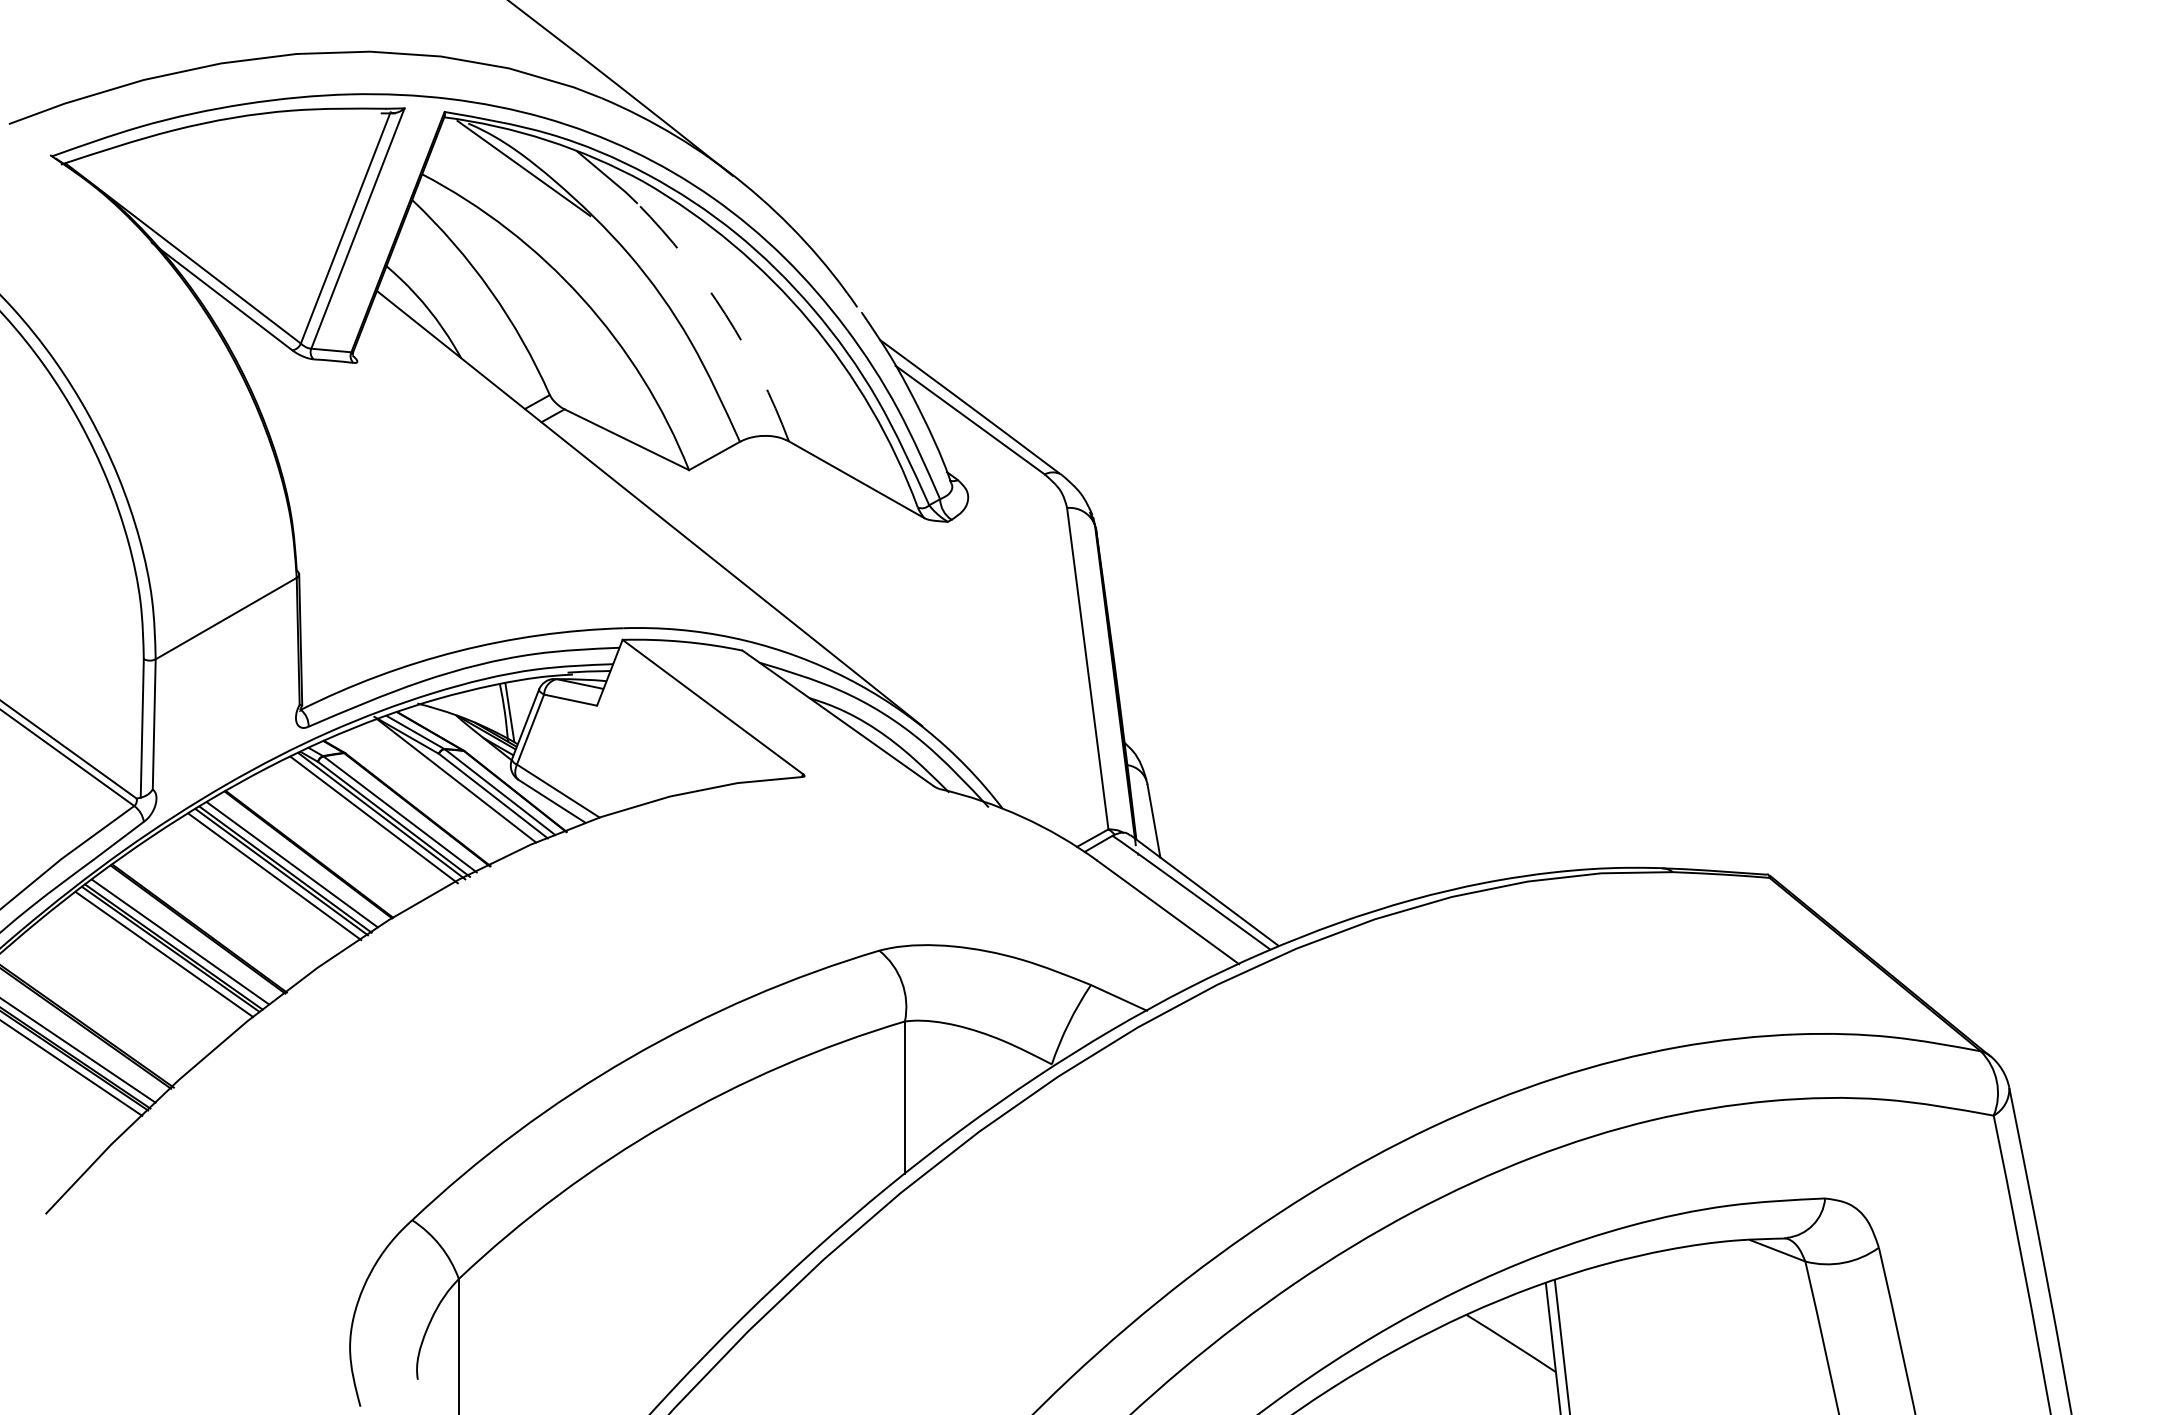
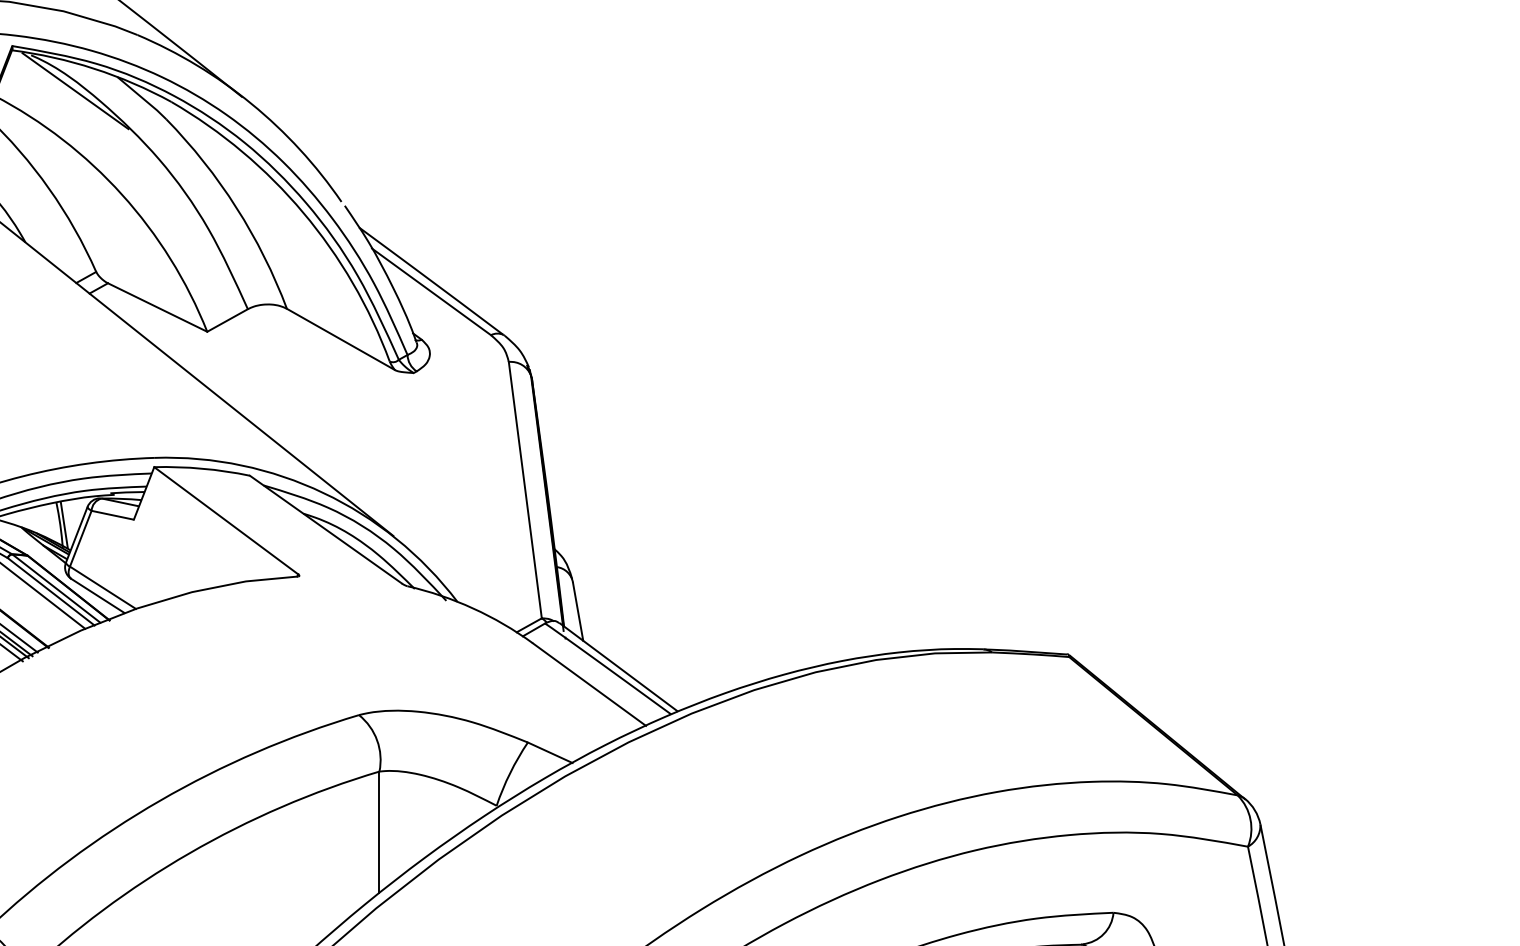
arc: (725, 314) -> (236, 207), dashed -> solid

